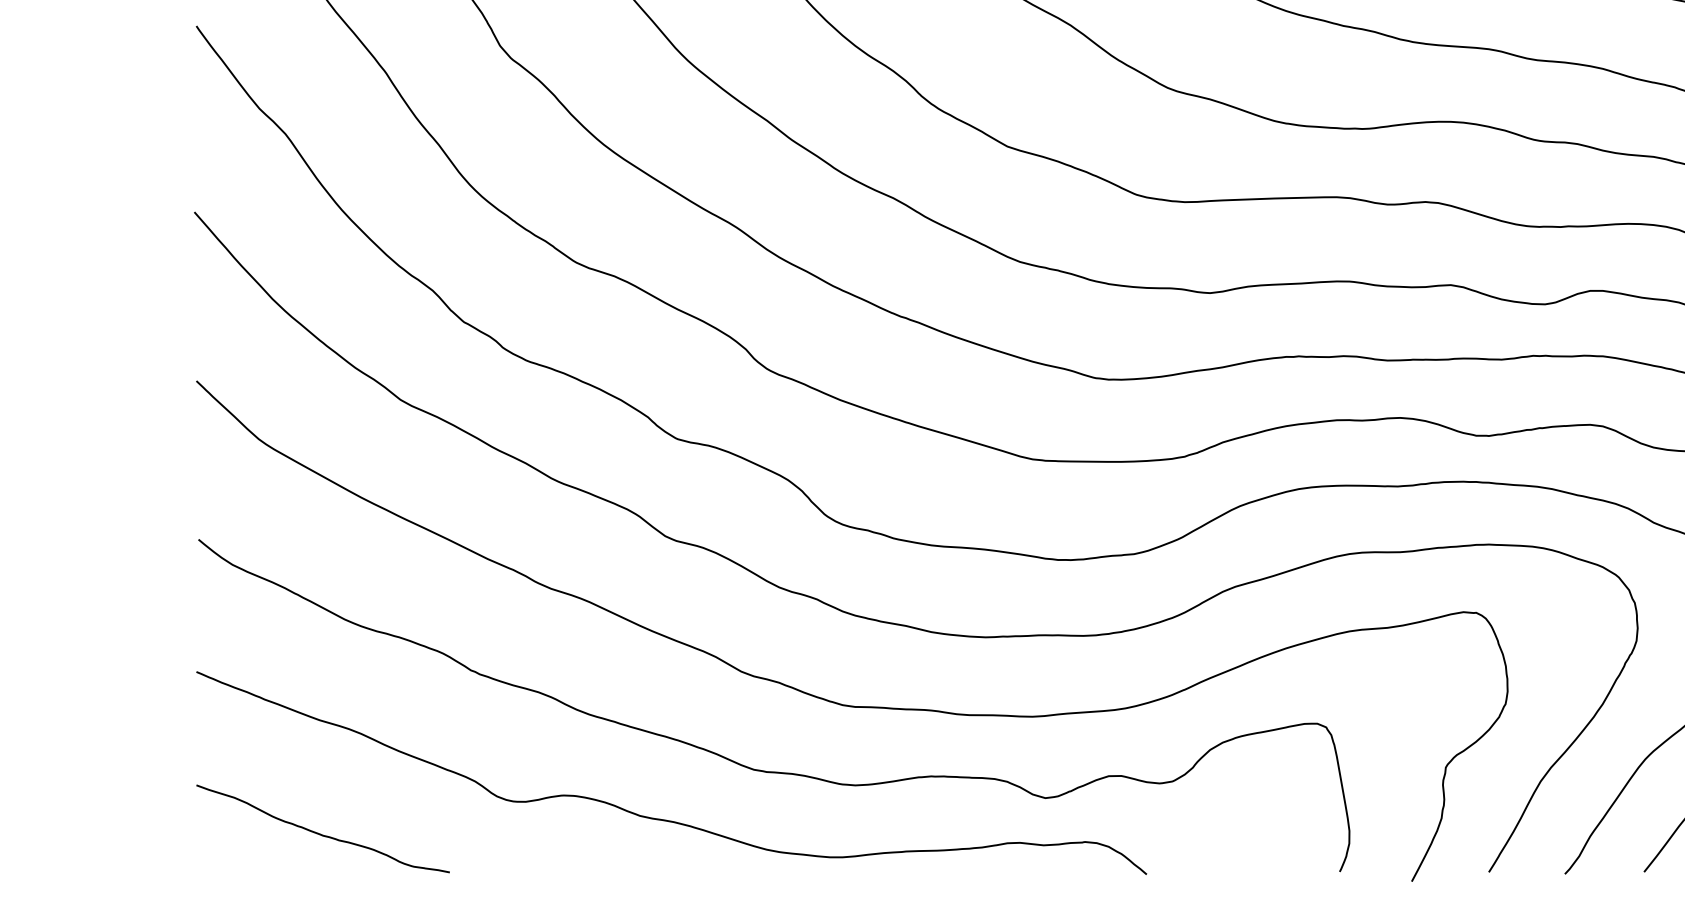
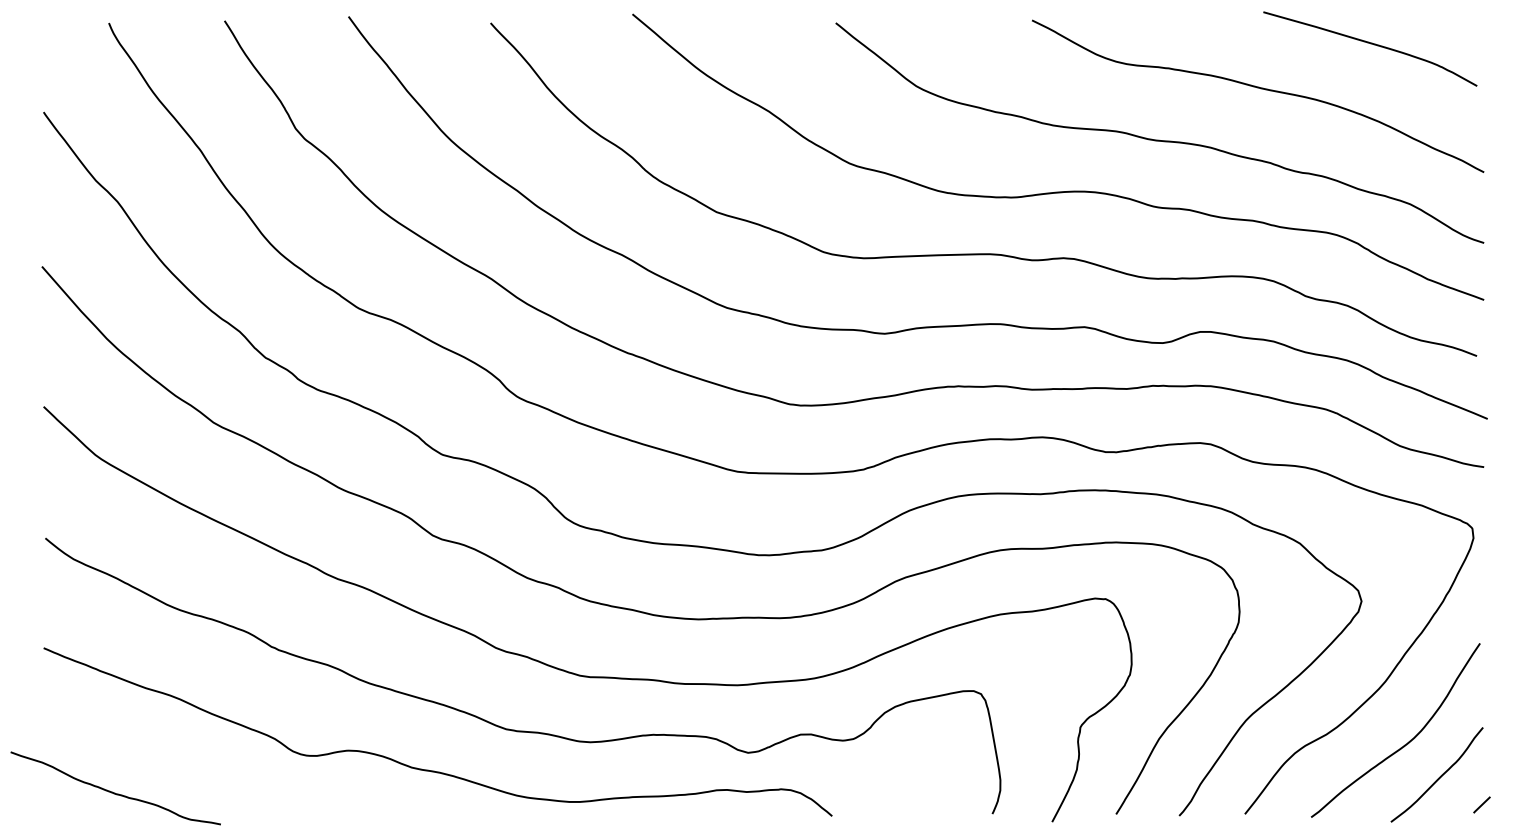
curve: (322, 833) -> (115, 792), moved

